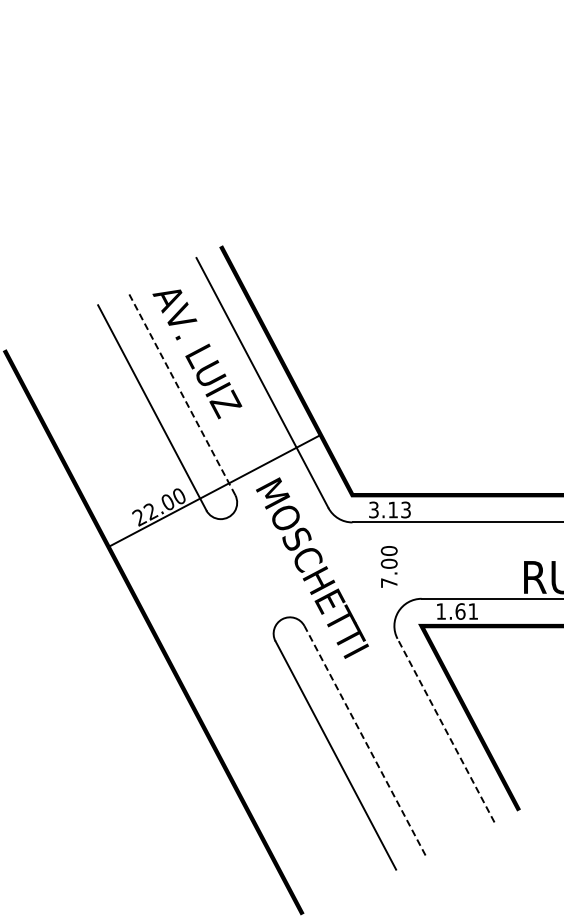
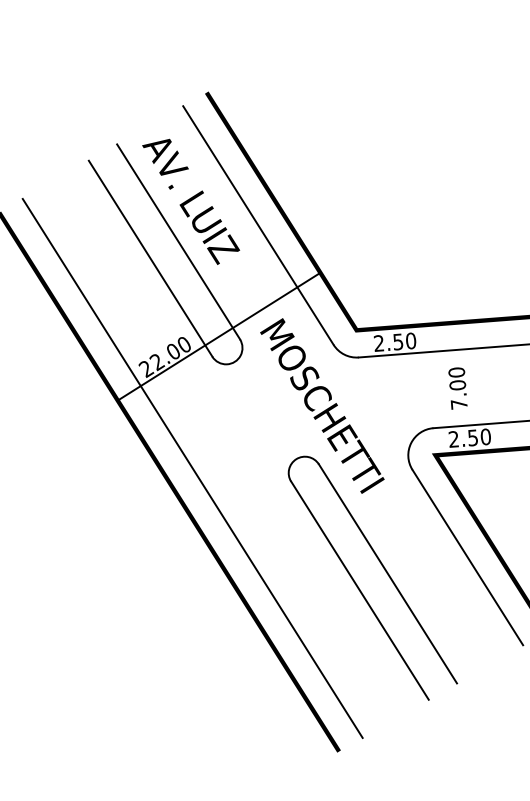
line: (181, 392) -> (178, 241), dashed -> solid
text: (390, 509) -> (395, 341), 3.13 -> 2.50
text: (388, 566) -> (457, 388), moved
text: (457, 611) -> (470, 438), 1.61 -> 2.50
line: (178, 620) -> (193, 468), added
line: (446, 730) -> (468, 557), dashed -> solid
line: (365, 740) -> (388, 573), dashed -> solid

